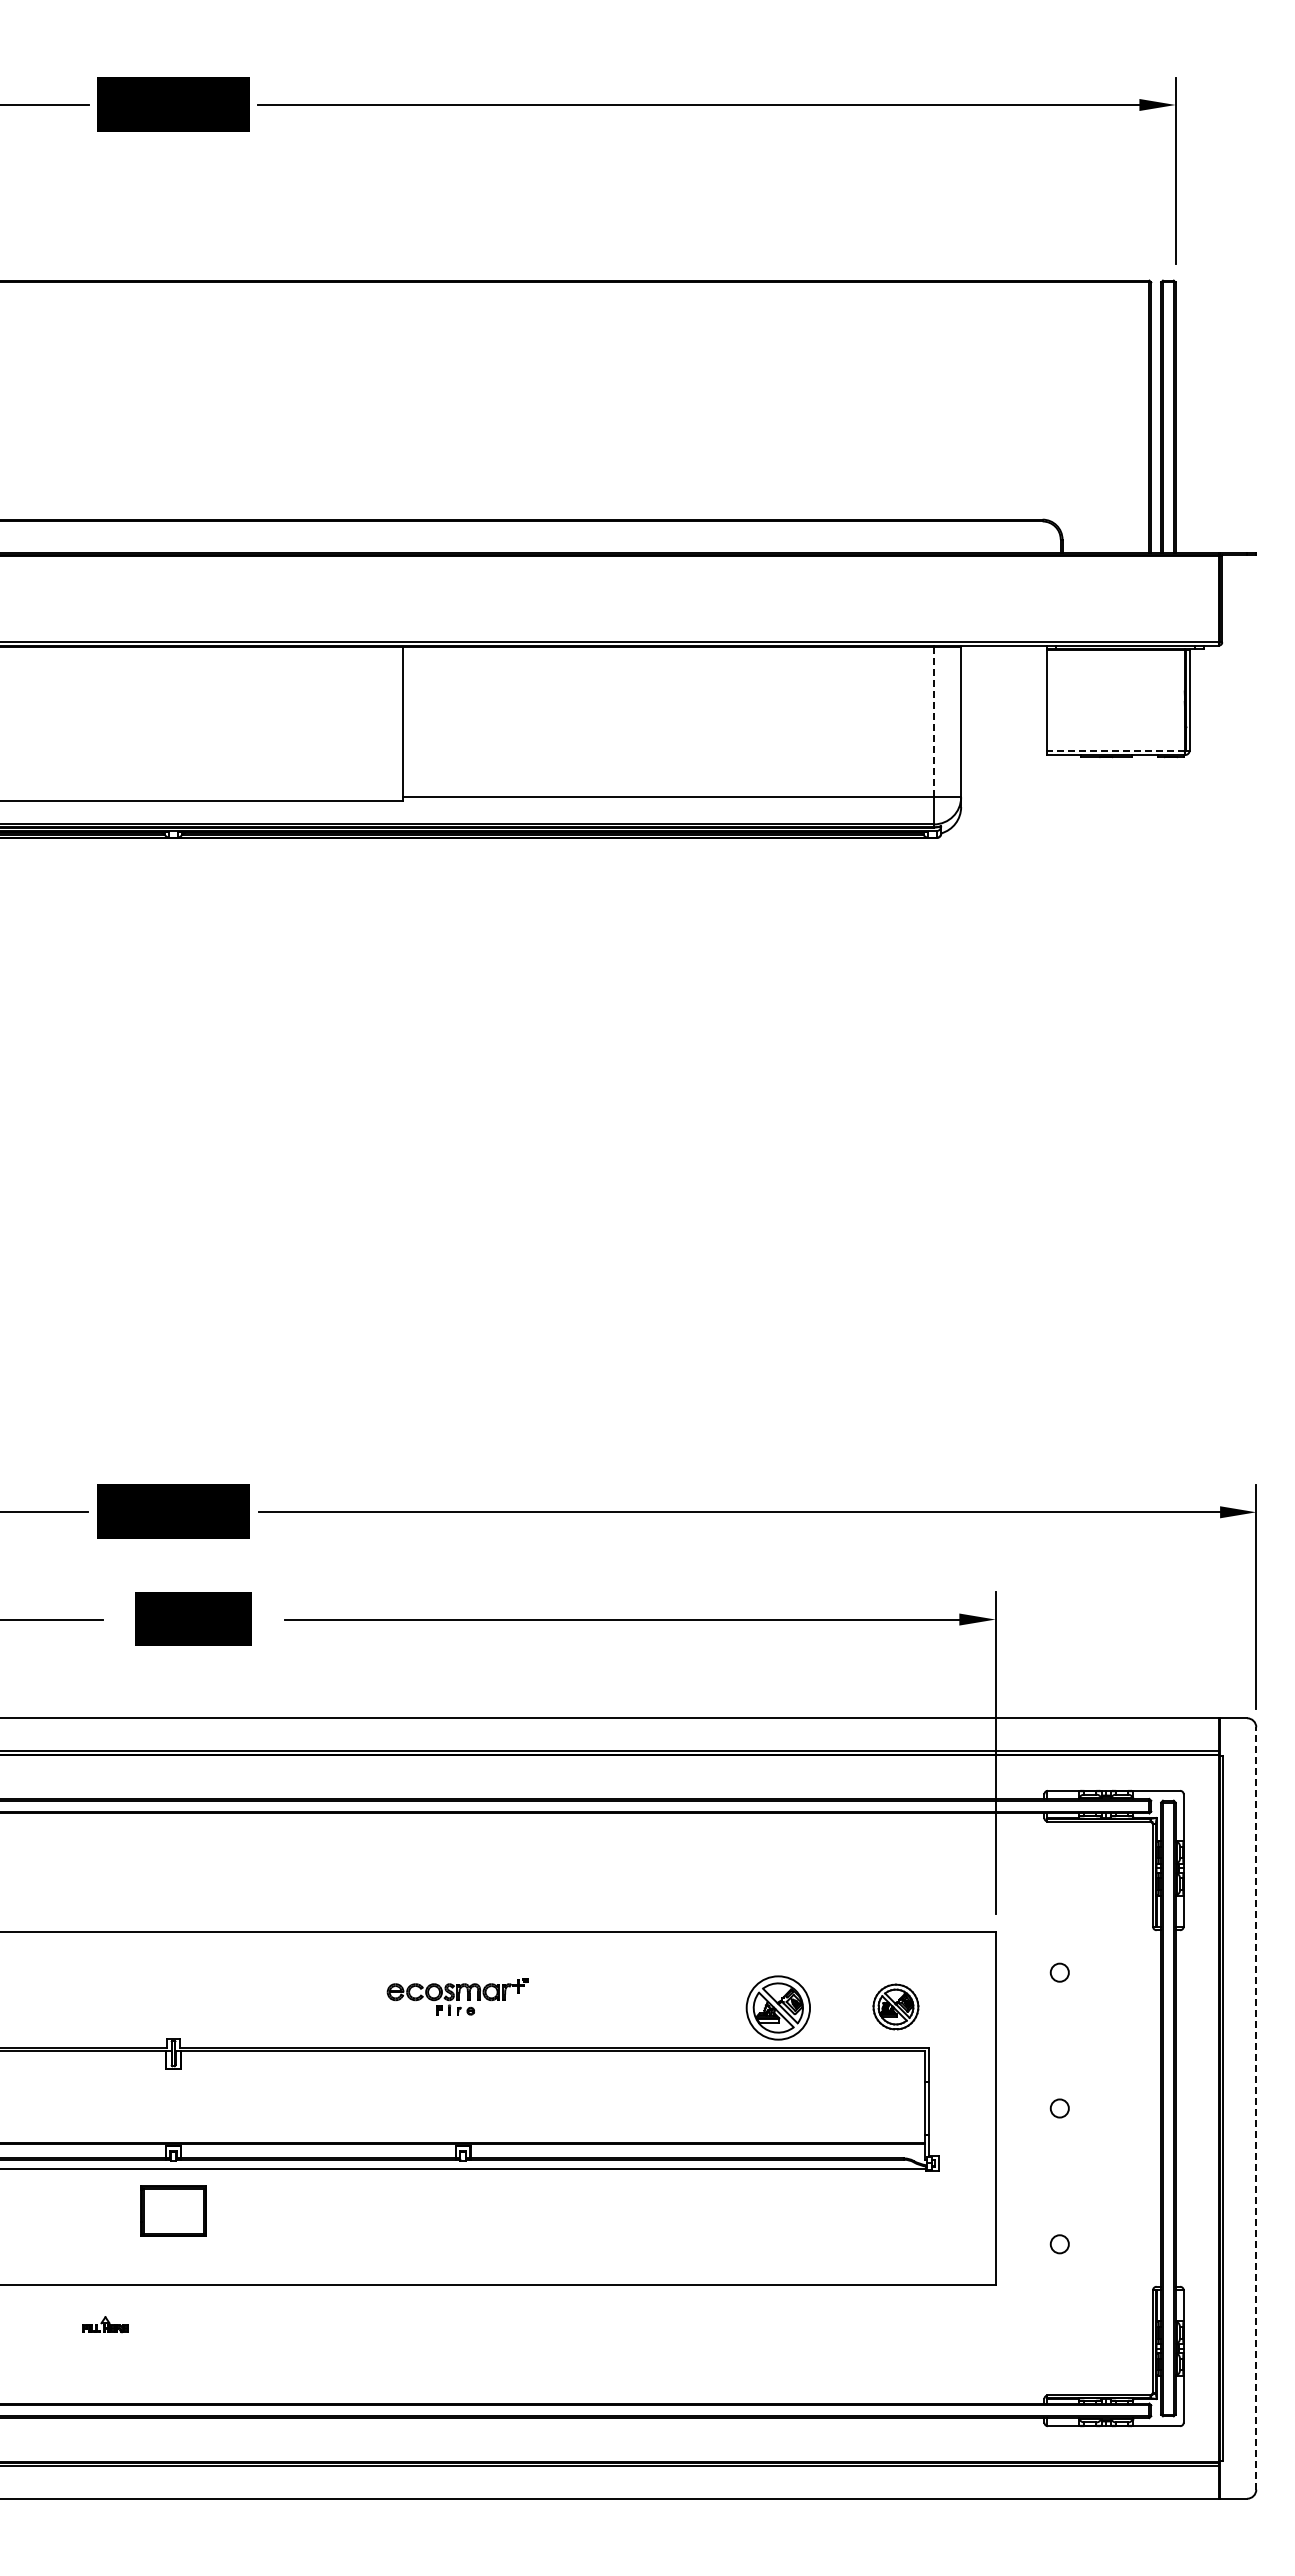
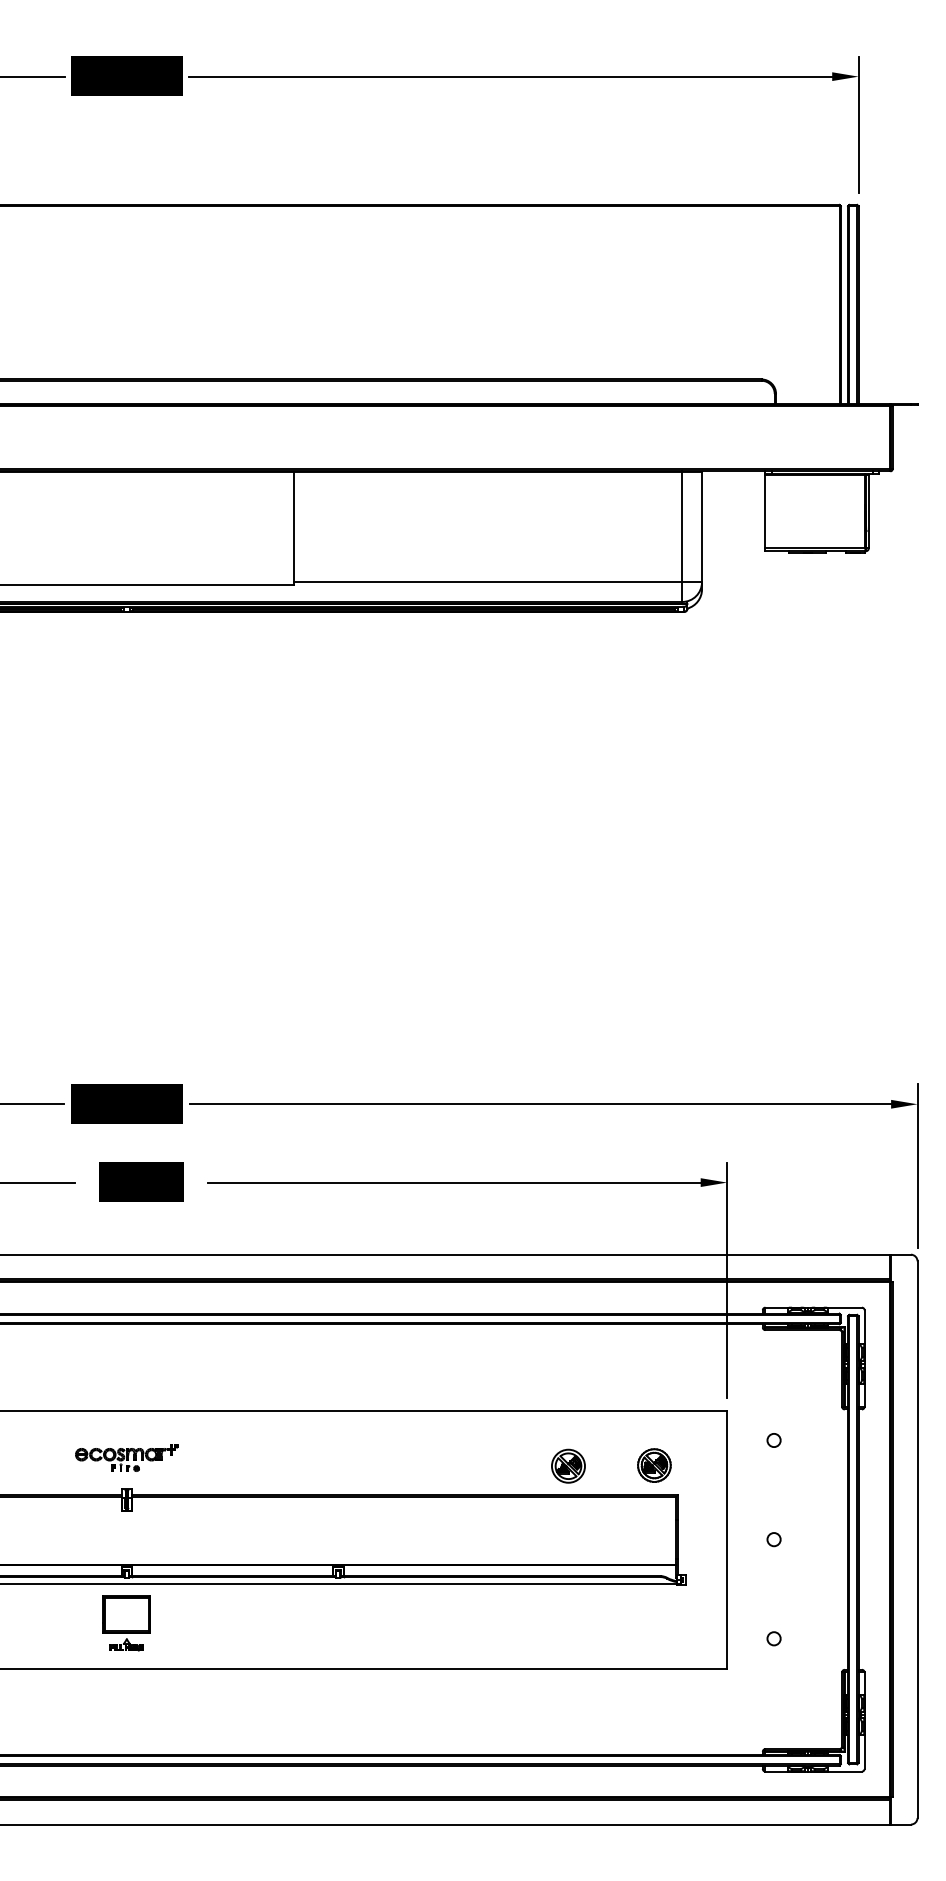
line: (933, 721) -> (681, 526), dashed -> solid
line: (1116, 750) -> (815, 548), dashed -> solid
part: (457, 1996) -> (126, 1457), moved
part: (777, 2007) -> (567, 1465), size x0.71
line: (1256, 2108) -> (917, 1539), dashed -> solid
part: (105, 2324) -> (126, 1644), moved

